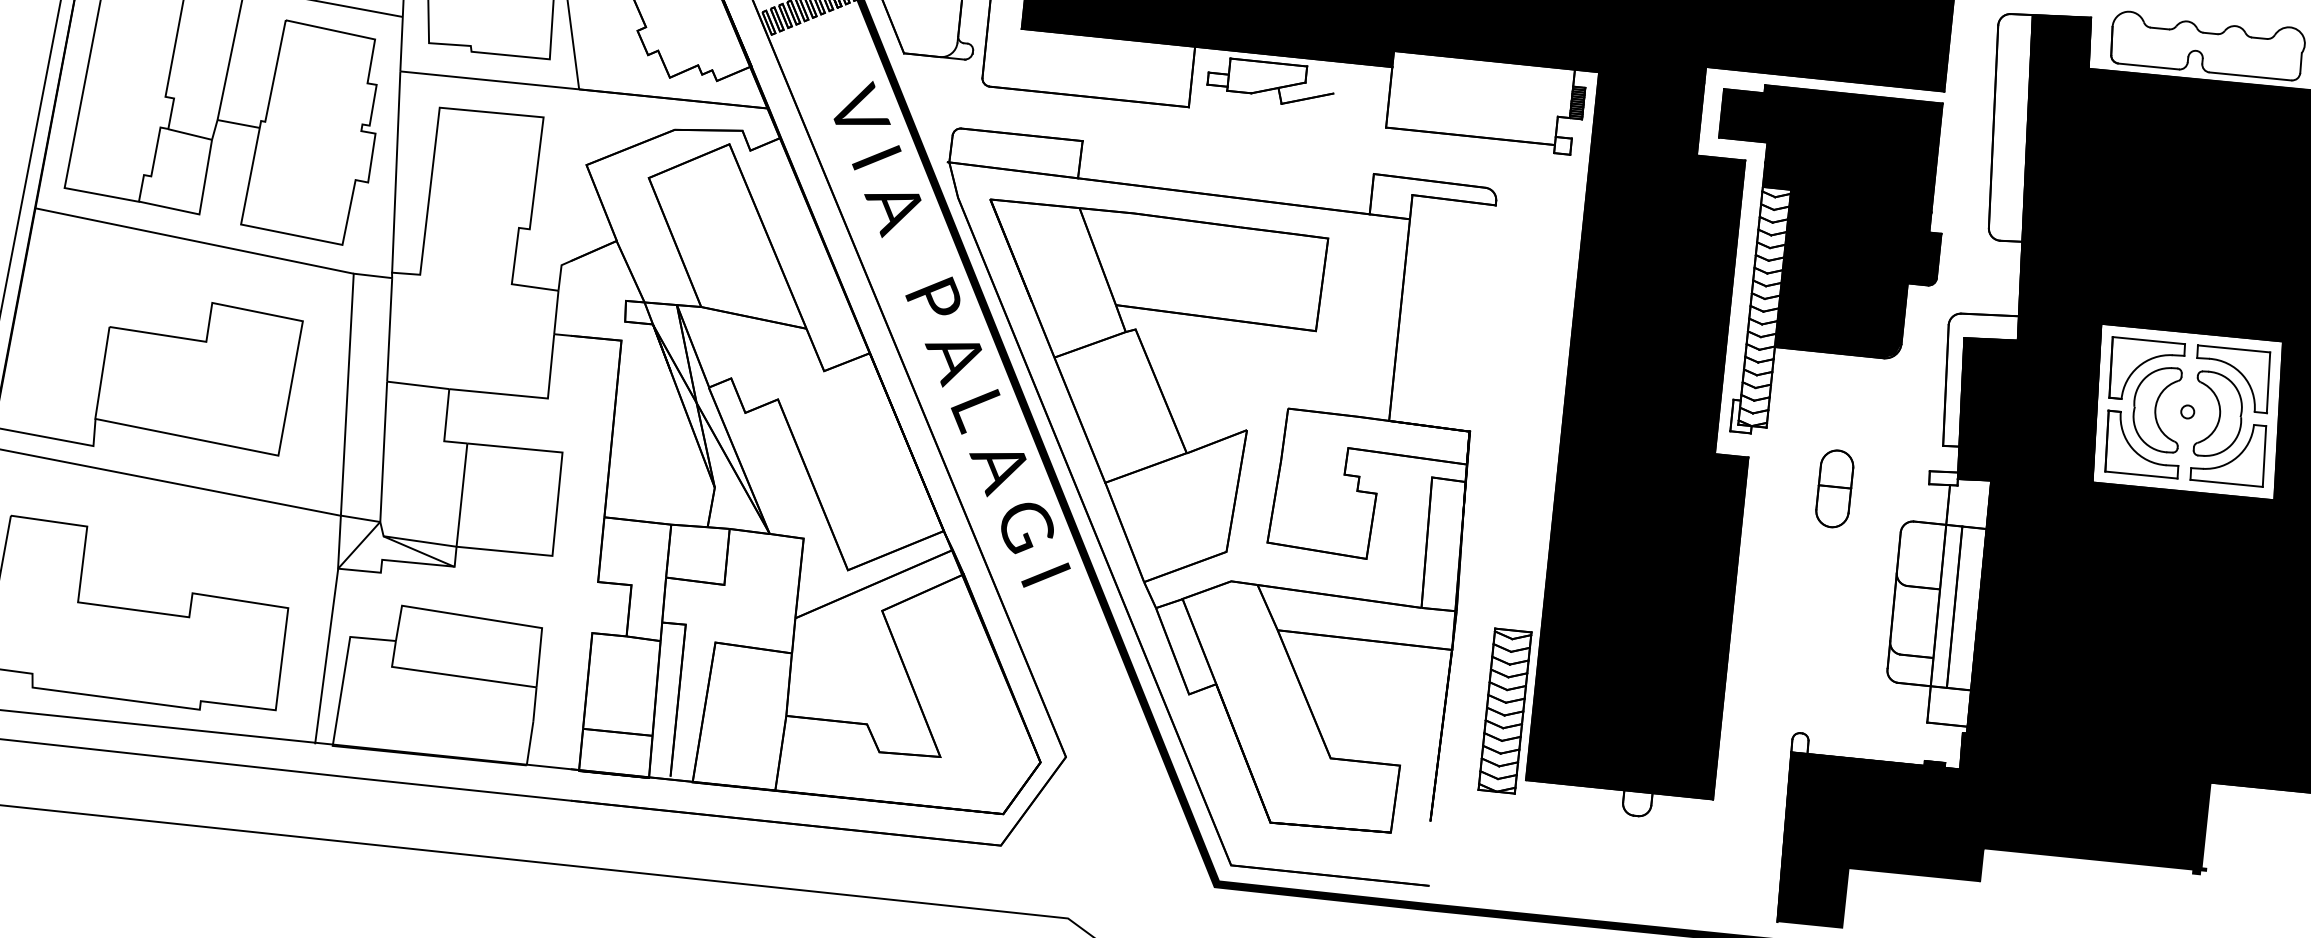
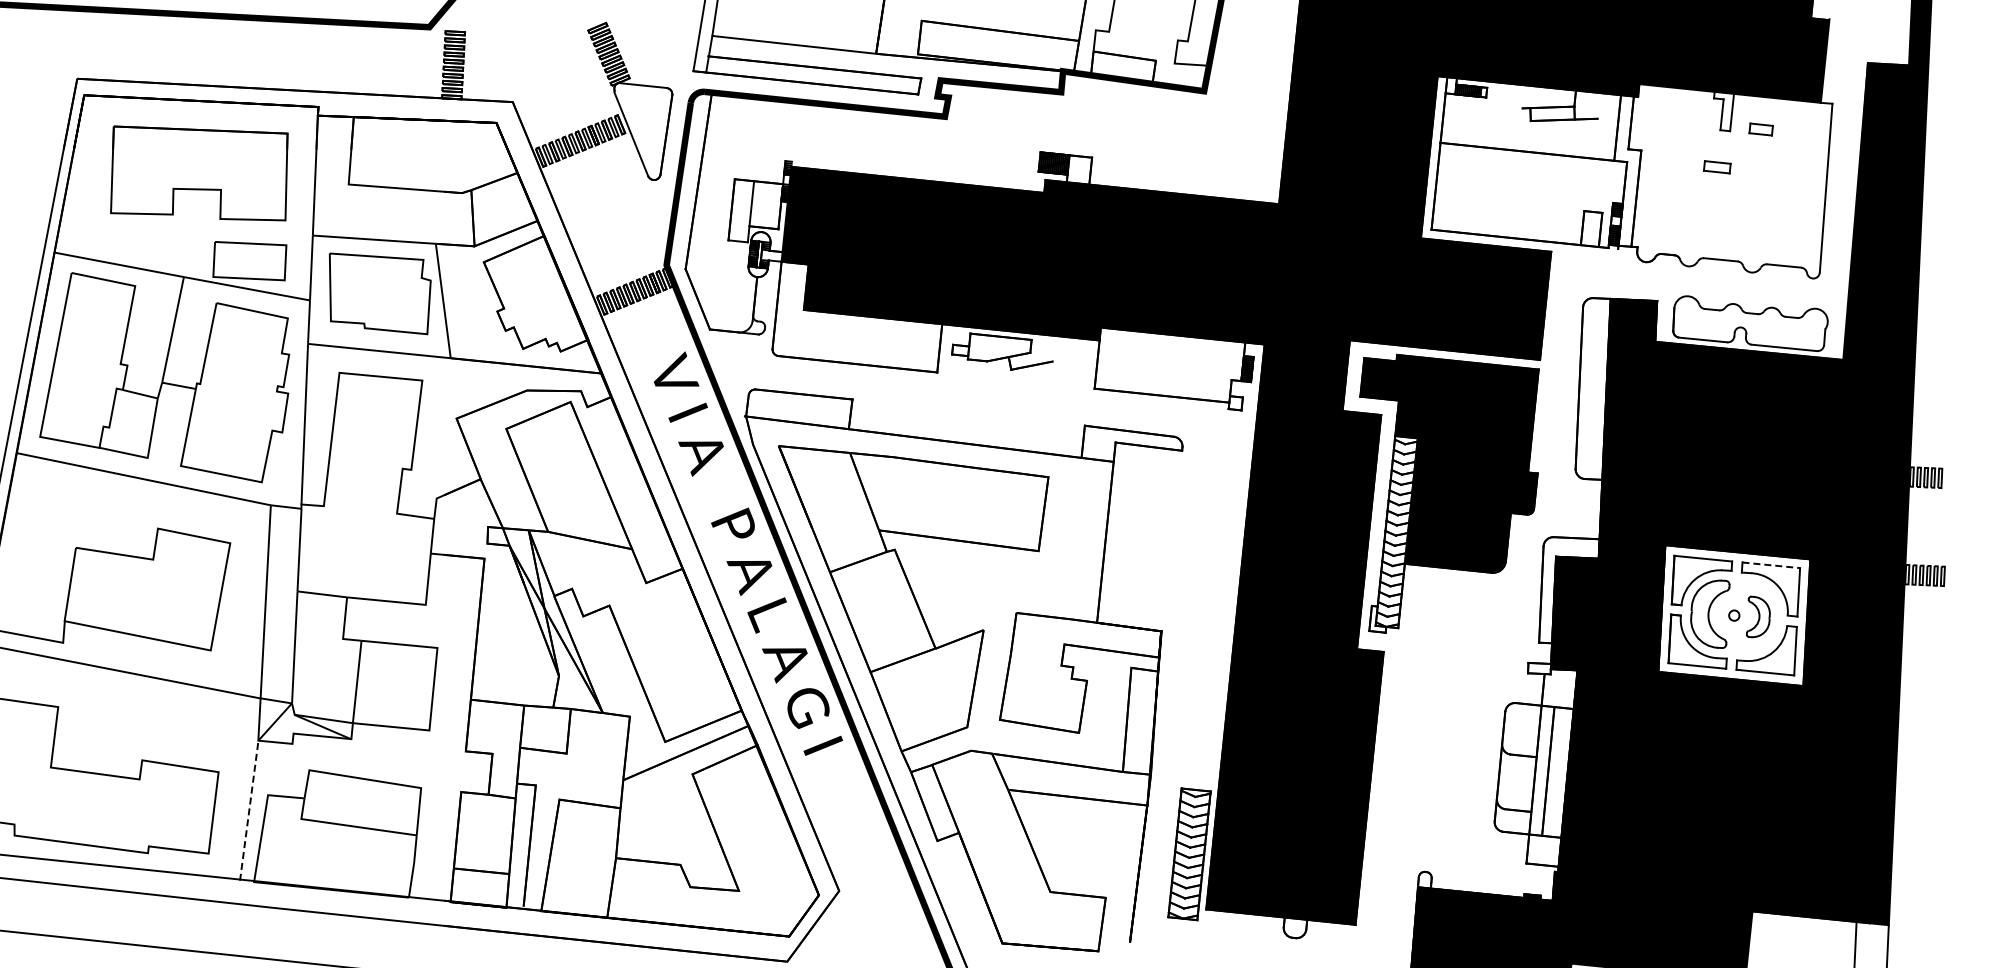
line: (2234, 349) -> (1771, 565), solid -> dashed
part: (2218, 413) -> (1758, 616), size x0.6
part: (1834, 488) -> (1452, 676), removed
line: (326, 656) -> (249, 810), solid -> dashed

